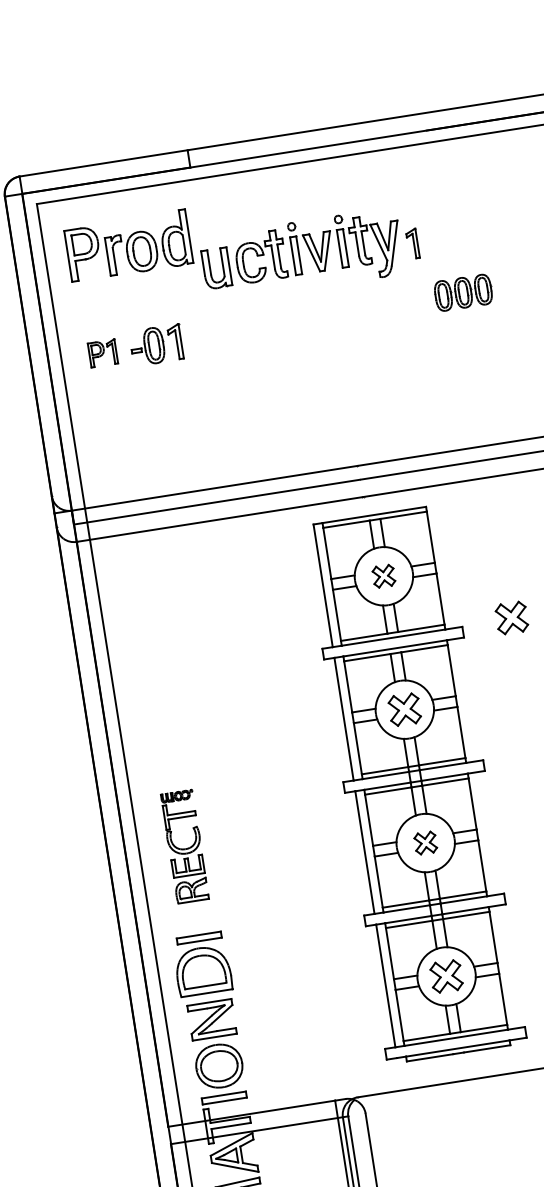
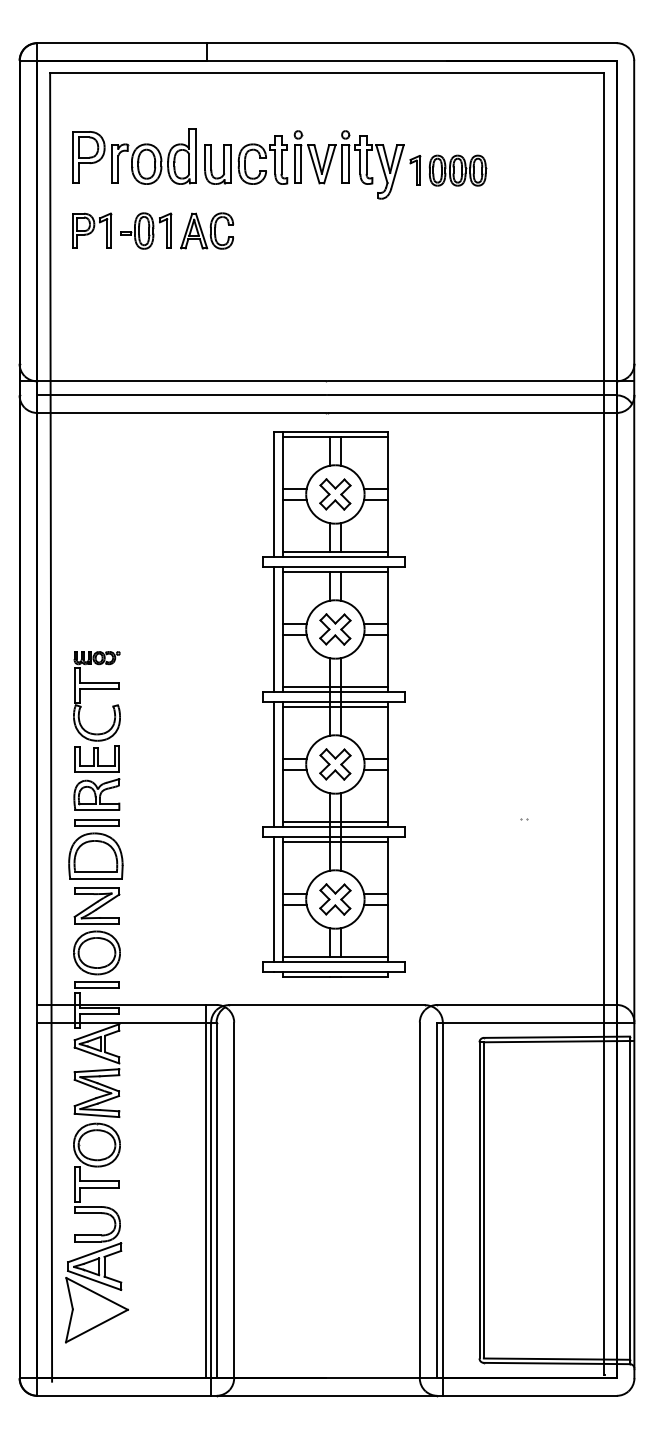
part: (128, 245) -> (134, 156), moved
part: (463, 292) -> (457, 170), moved
part: (216, 335) -> (207, 230), added
part: (103, 353) -> (92, 230), size x1.43
part: (384, 576) -> (335, 494), size x1.43
part: (512, 618) -> (455, 555), removed
part: (425, 843) -> (335, 764), size x1.43
part: (184, 846) -> (96, 730), size x1.43

